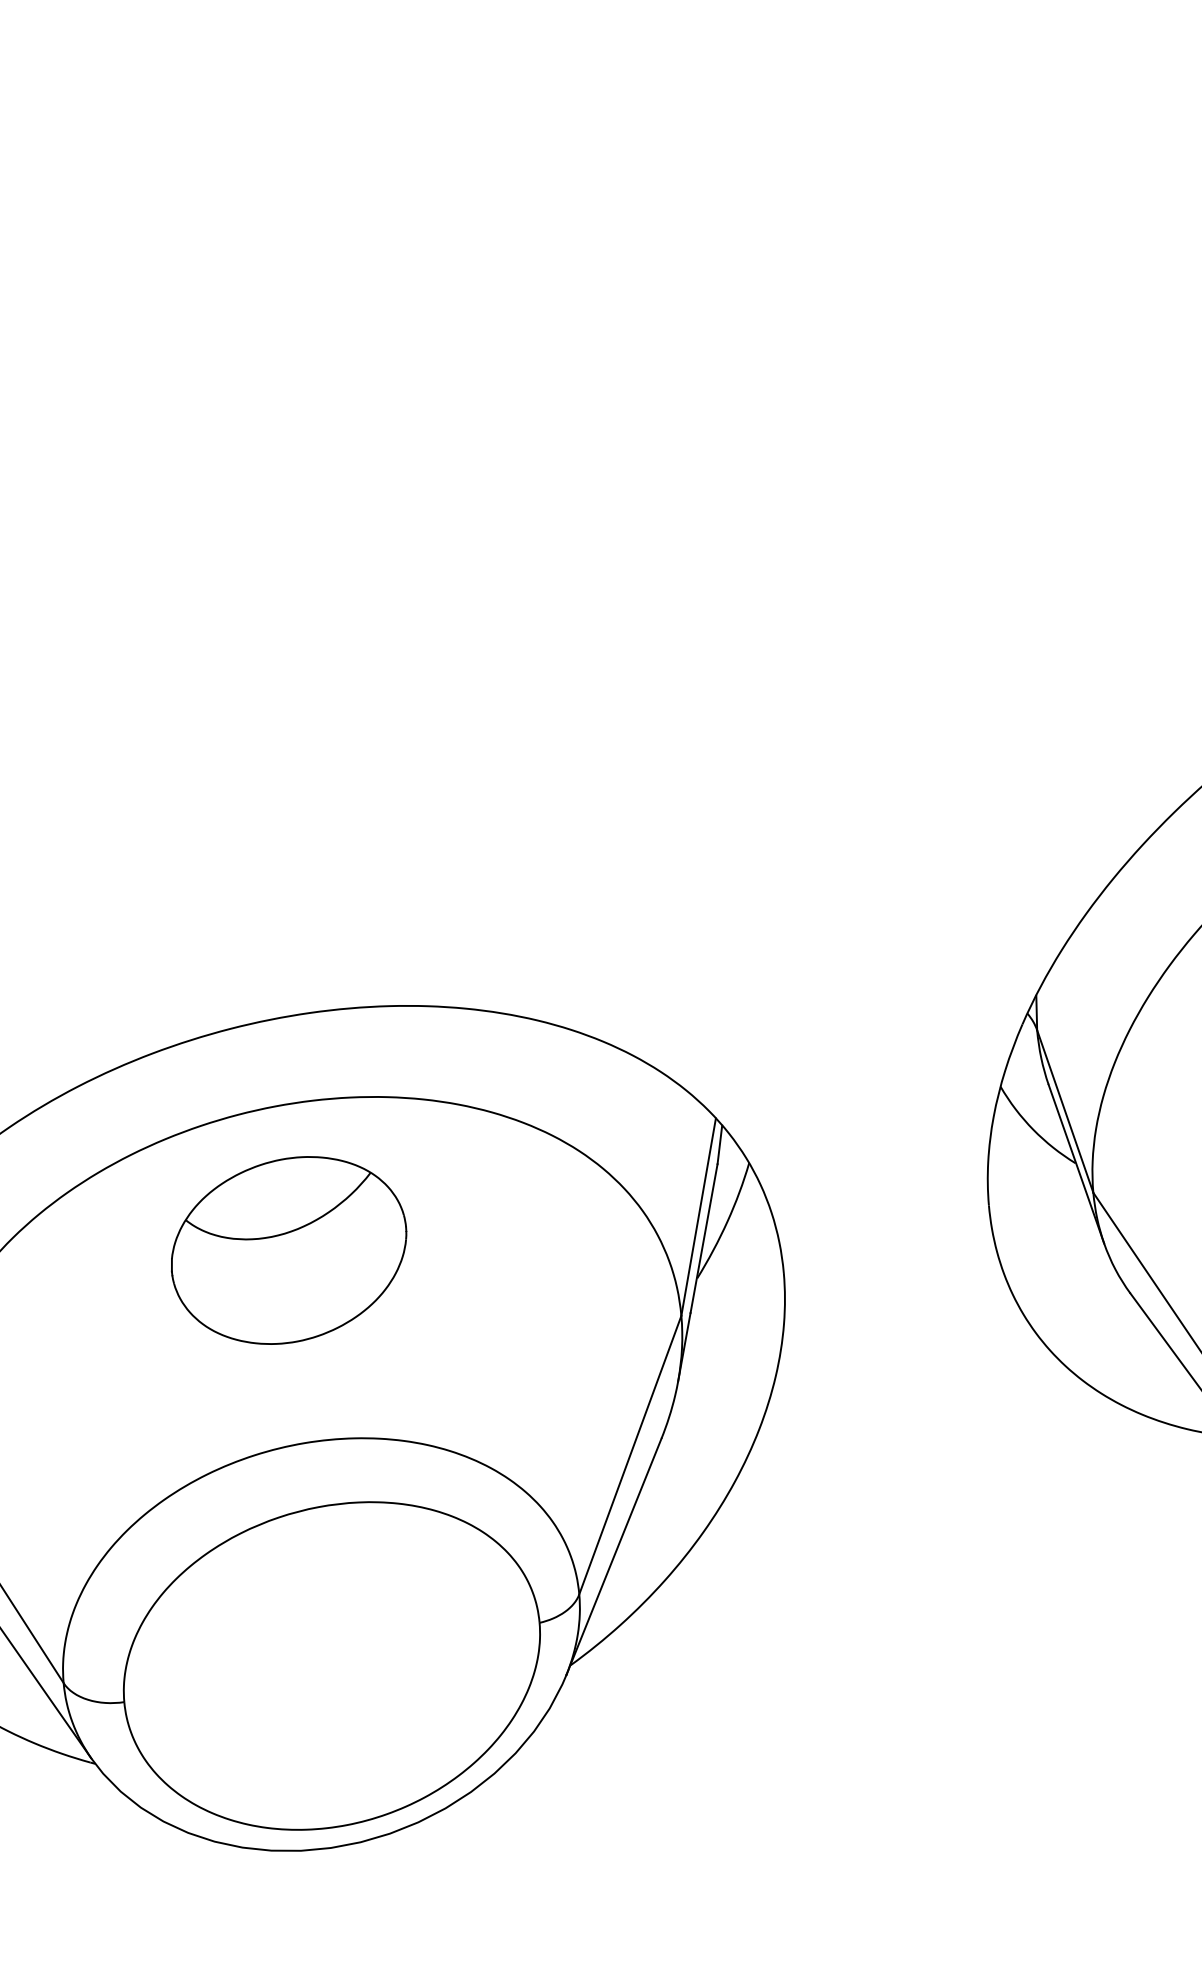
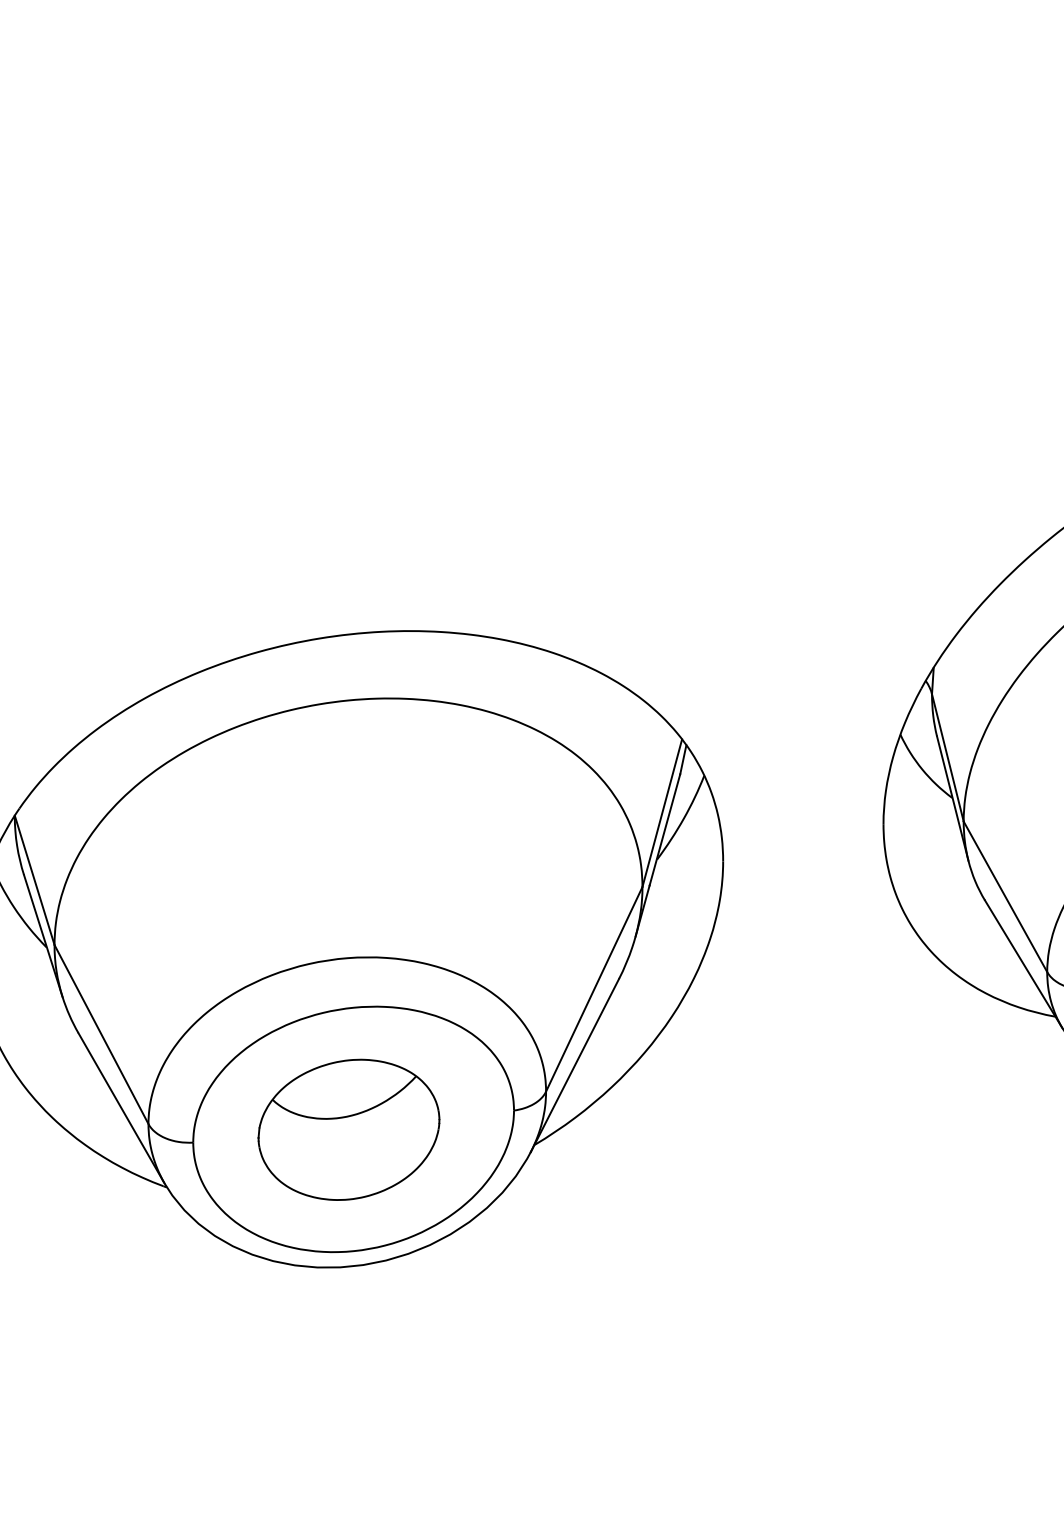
part: (288, 1250) -> (348, 1129), moved

